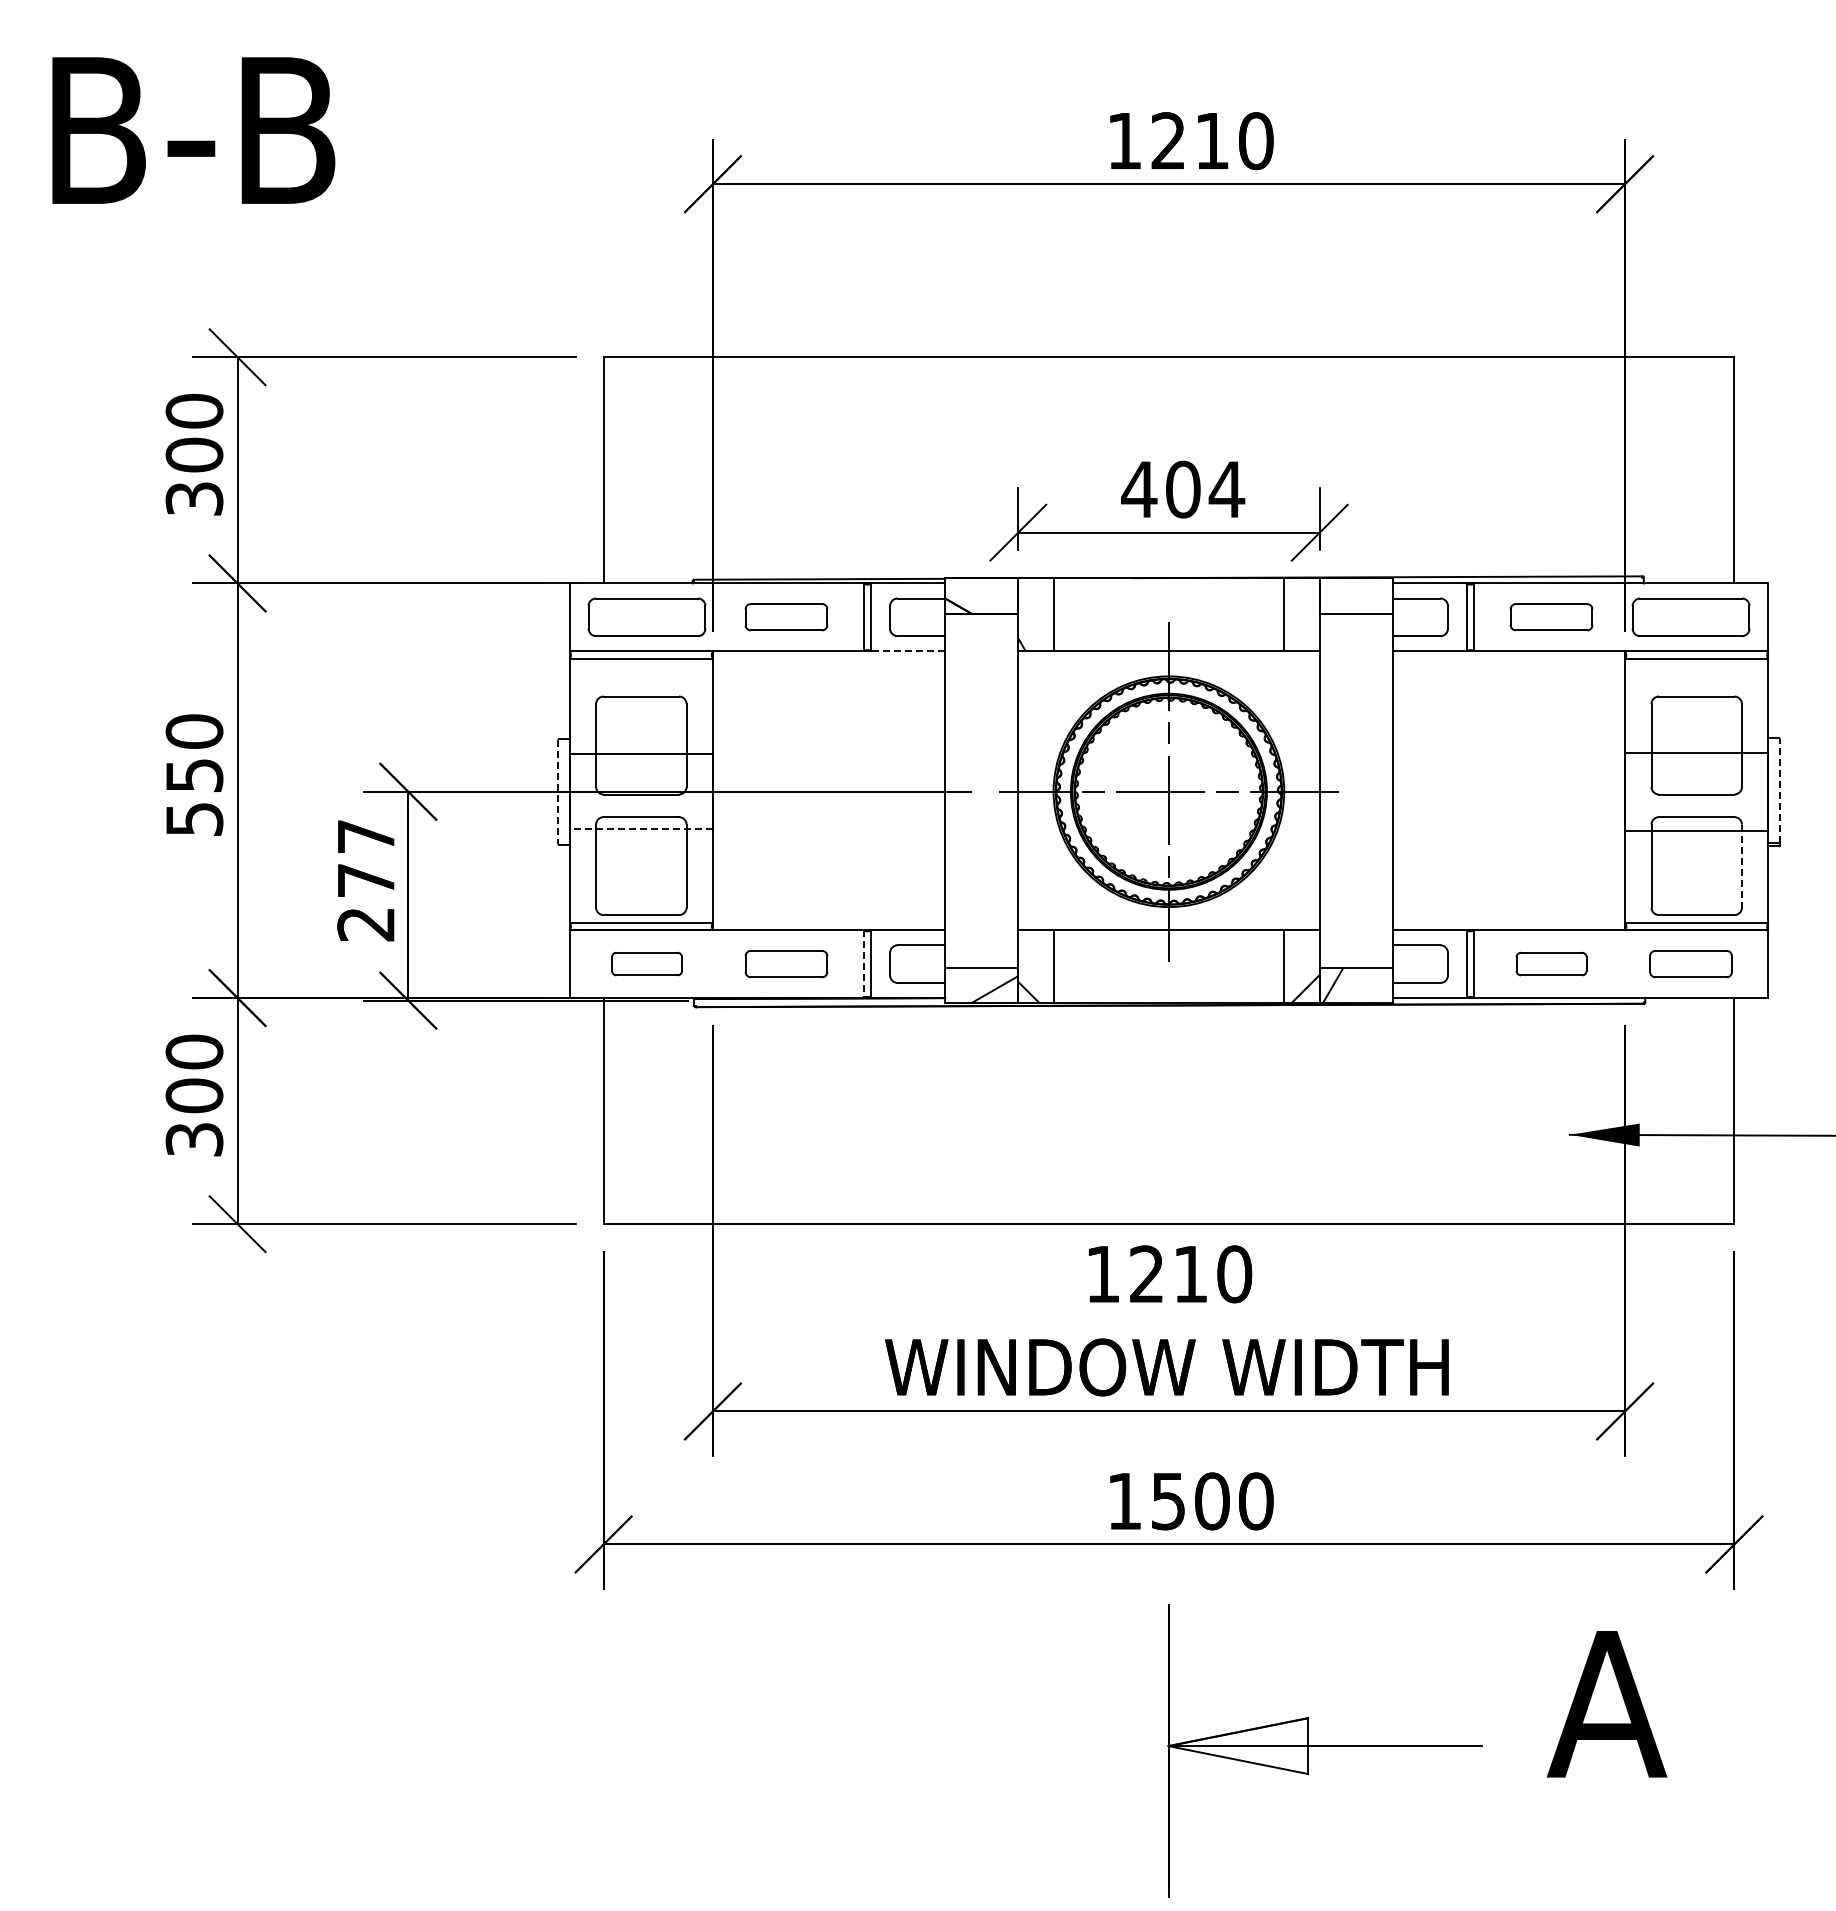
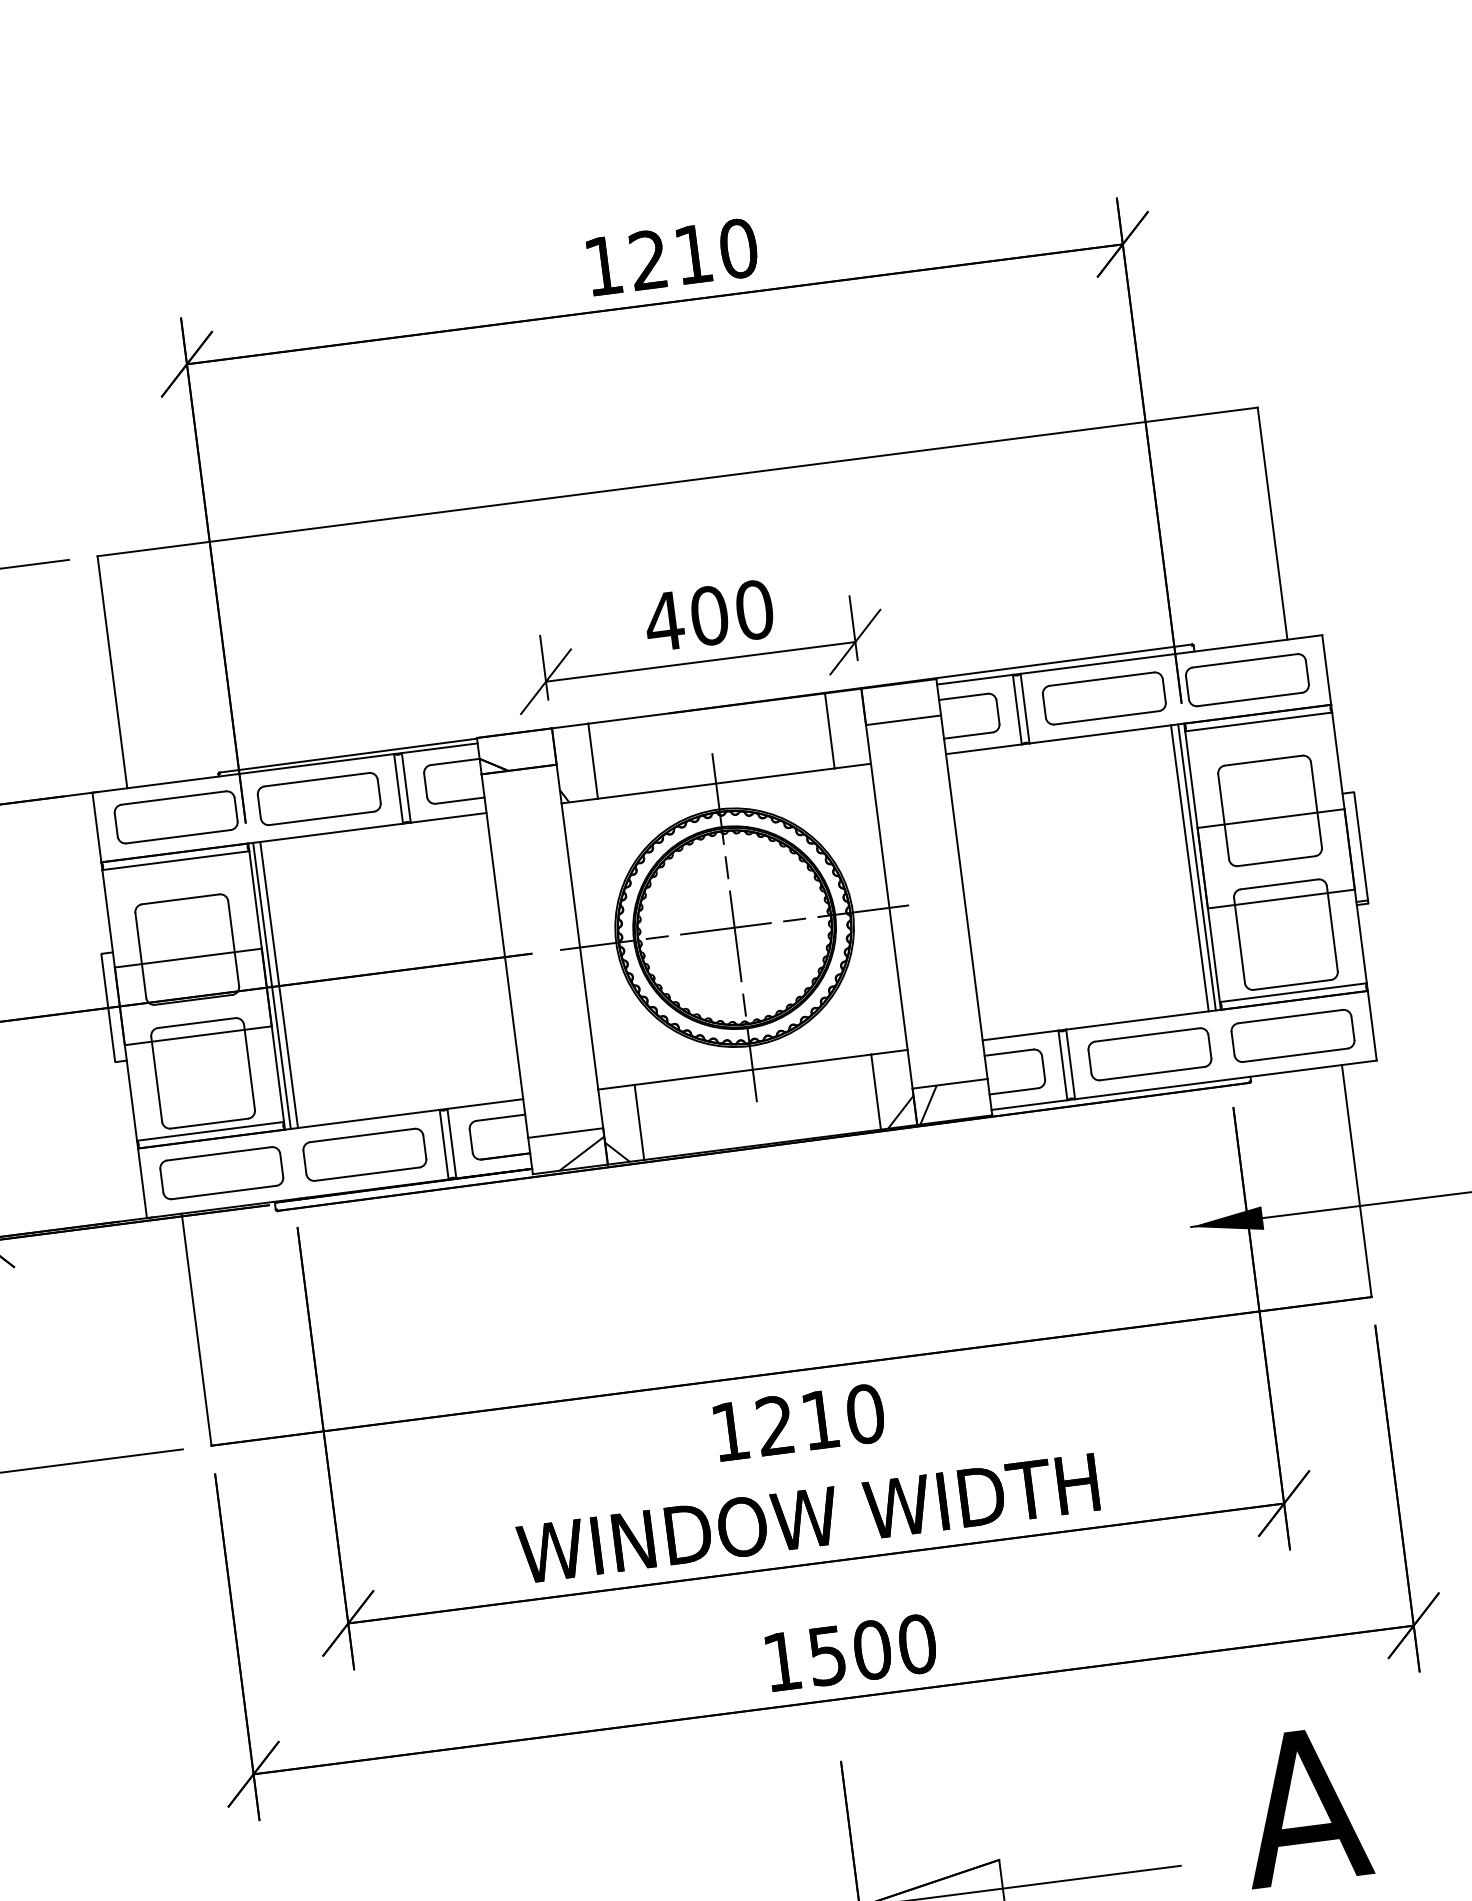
text: (1226, 489) -> (753, 610), 404 -> 400
part: (786, 616) -> (319, 798), size x1.43
part: (1551, 616) -> (1104, 697), size x1.43
line: (908, 651) -> (449, 818), dashed -> solid
line: (717, 790) -> (271, 985), added
line: (724, 790) -> (278, 984), added
line: (1612, 790) -> (1189, 868), added
line: (1619, 790) -> (1196, 867), added
line: (1779, 790) -> (1360, 846), dashed -> solid
line: (558, 792) -> (108, 1008), dashed -> solid
line: (641, 829) -> (198, 1035), dashed -> solid
line: (1741, 866) -> (1331, 929), dashed -> solid
part: (646, 963) -> (221, 1172), size x1.67
part: (786, 963) -> (364, 1154), size x1.43
part: (1551, 963) -> (1149, 1053), size x1.67
part: (1690, 963) -> (1292, 1035), size x1.43
line: (863, 964) -> (443, 1145), dashed -> solid

